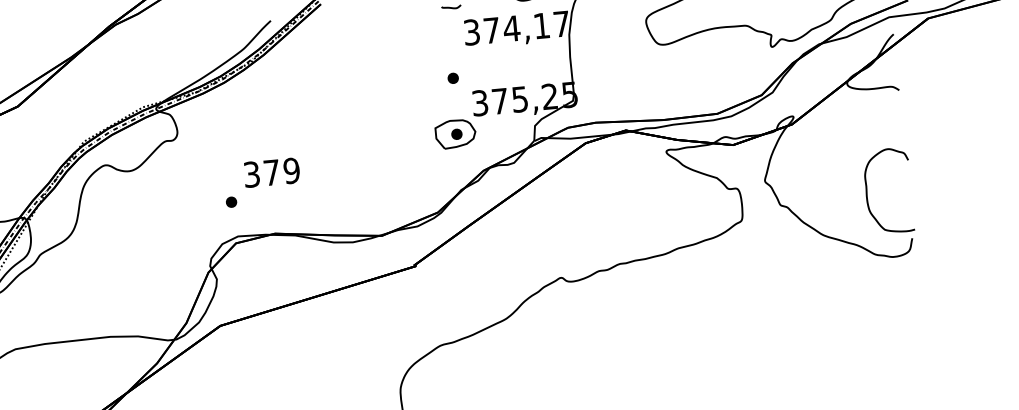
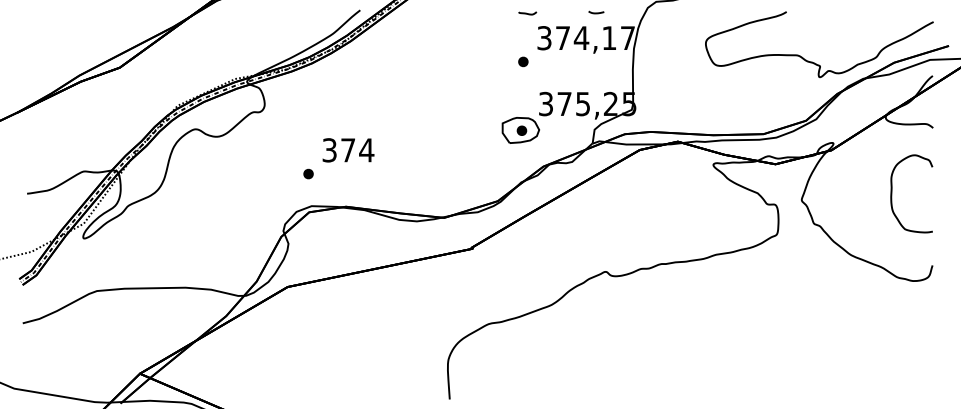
part: (453, 77) -> (523, 61), moved
text: (291, 171) -> (366, 150), 379 -> 374
curve: (867, 192) -> (892, 193), moved

